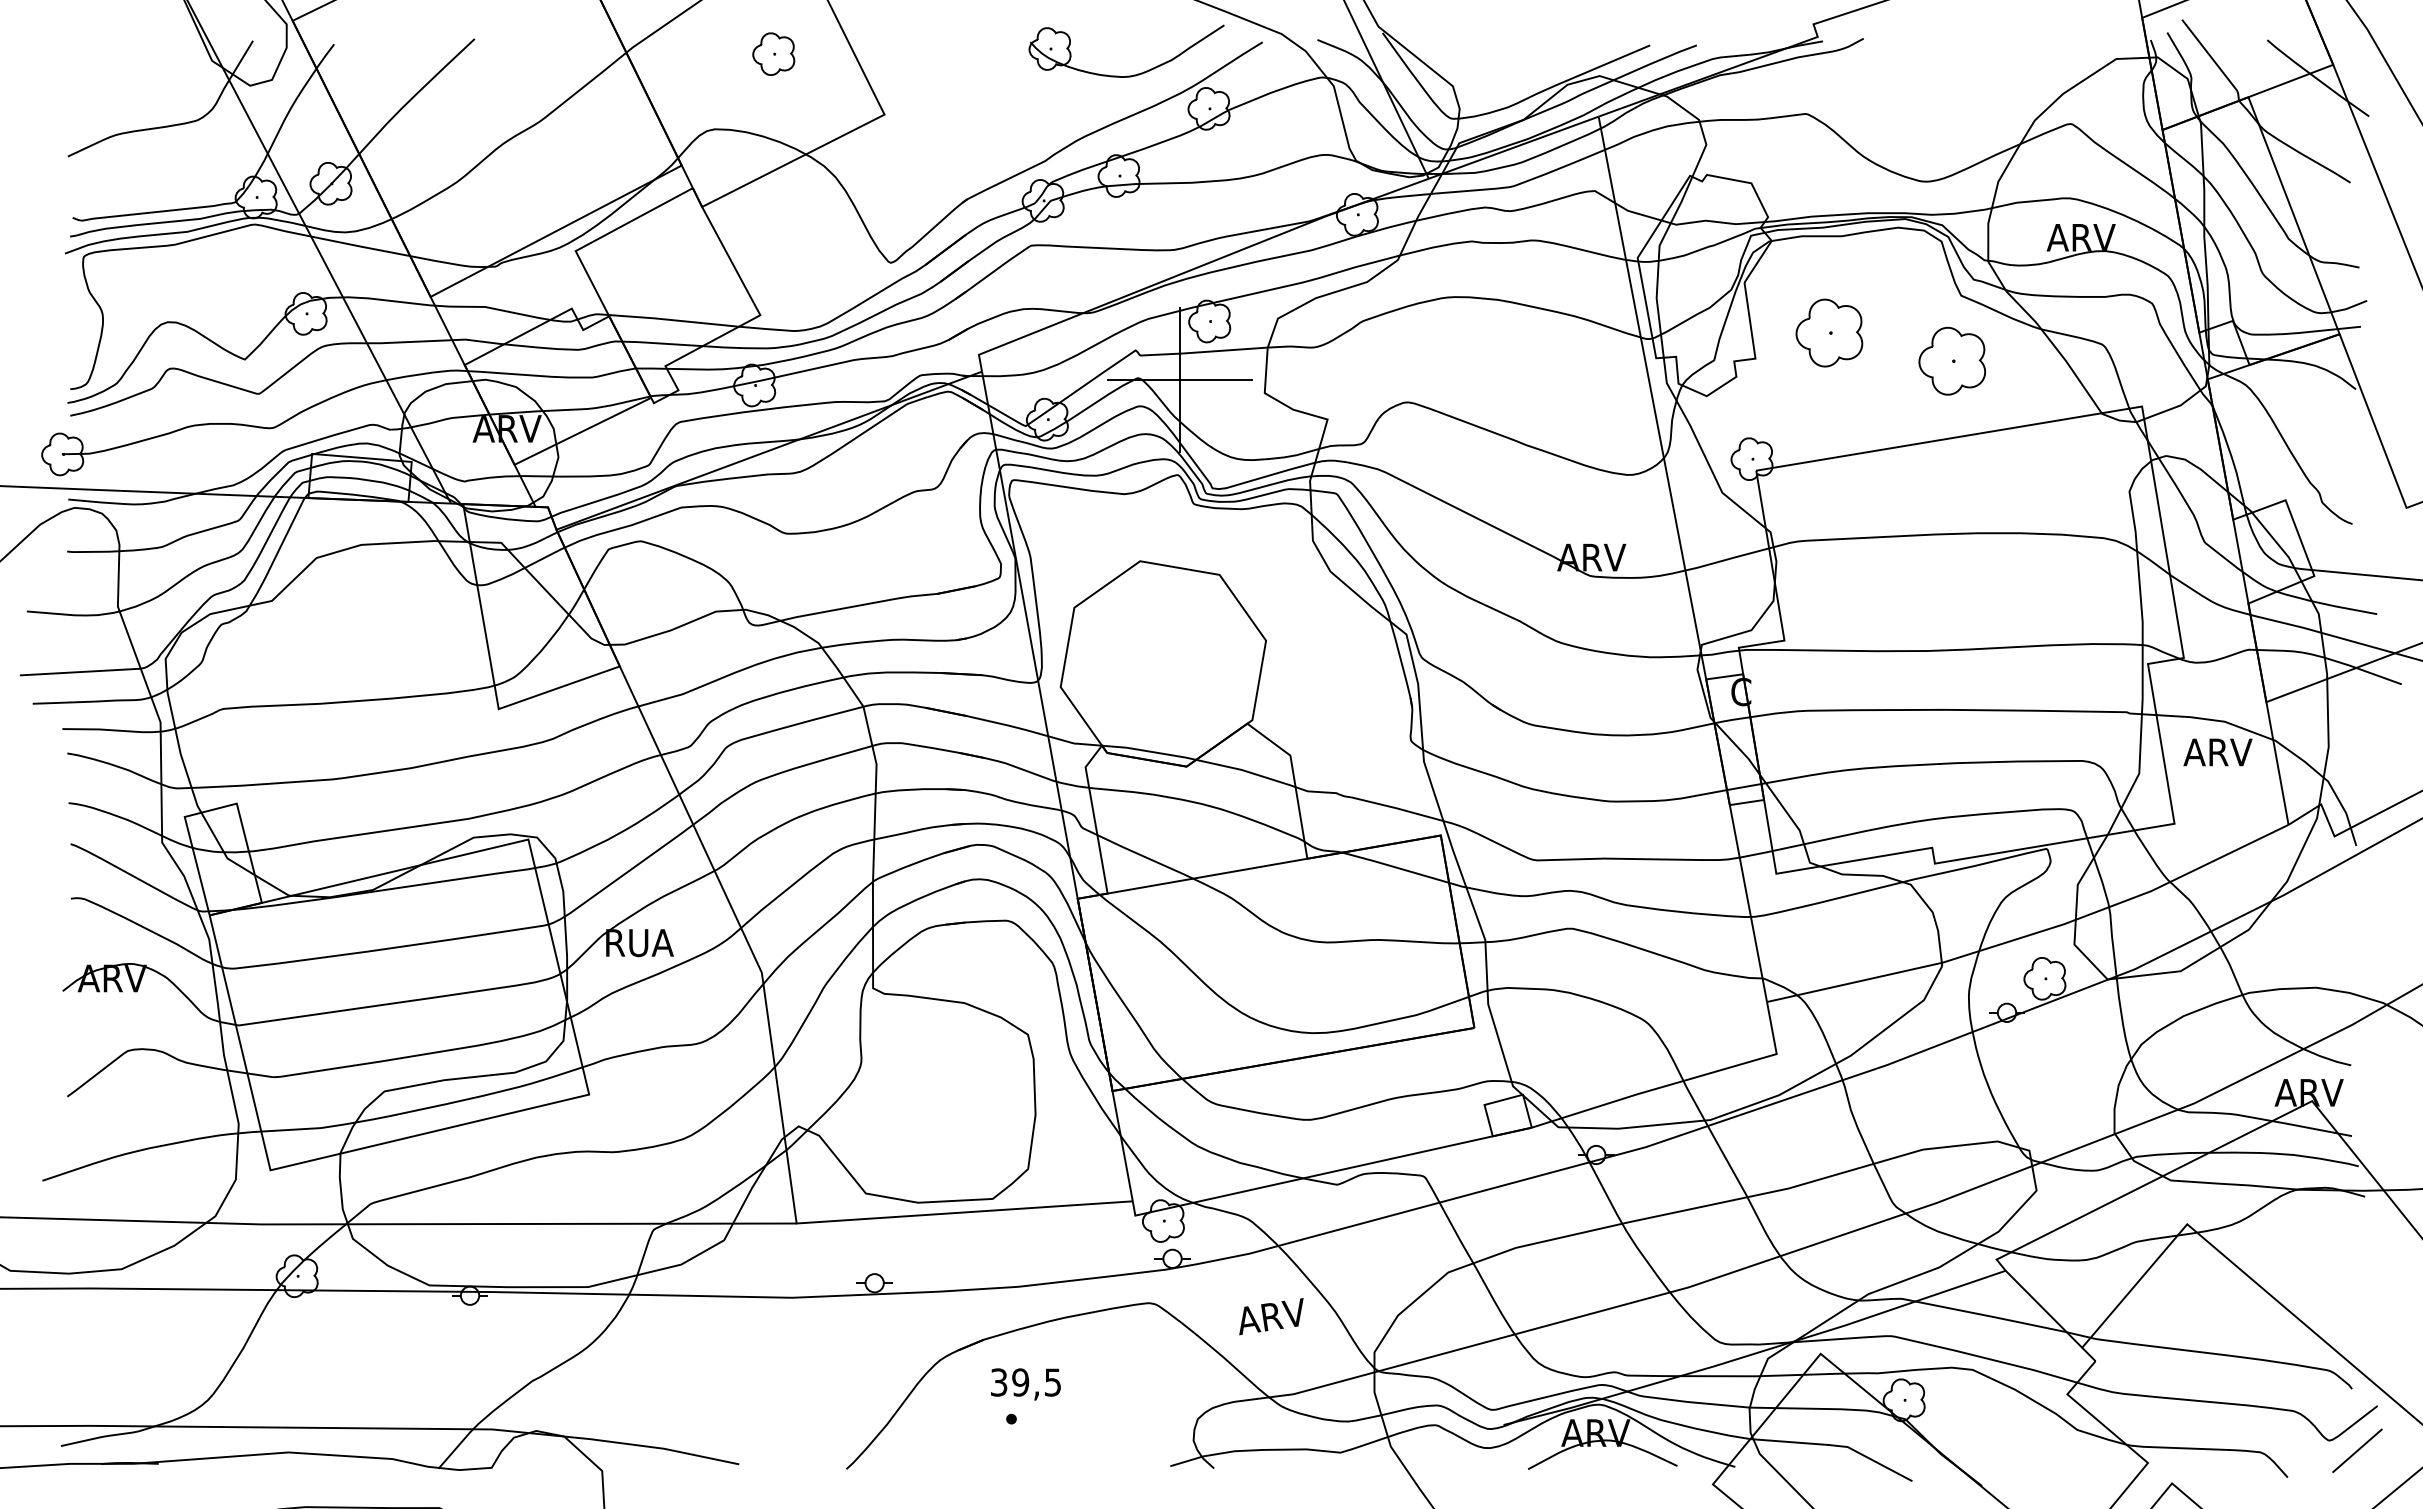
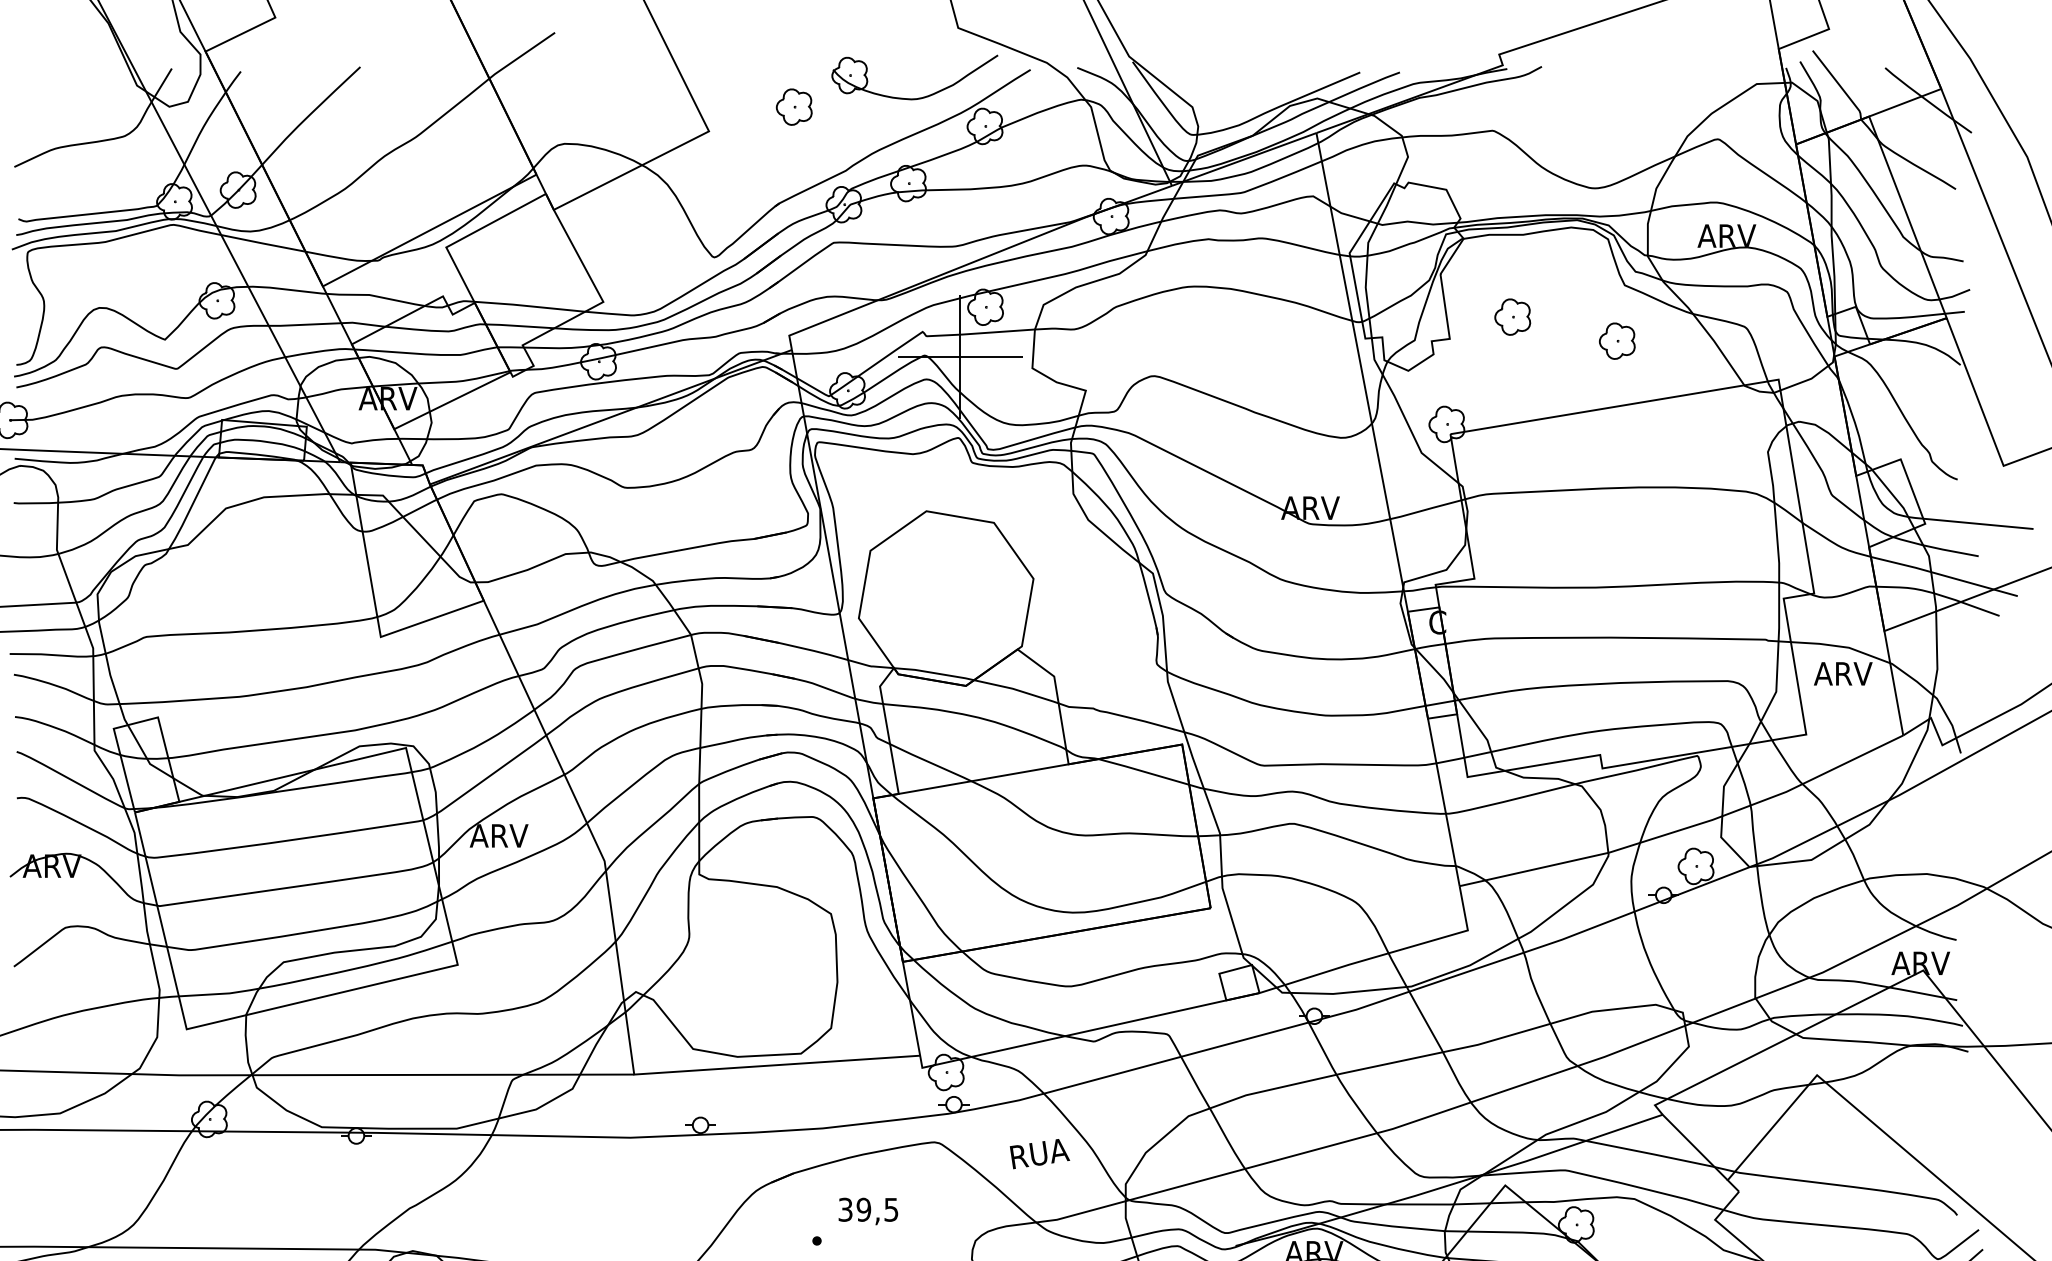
part: (773, 53) -> (794, 106), moved
part: (1829, 332) -> (1512, 316), size x0.62
part: (1952, 361) -> (1617, 341), size x0.62
text: (638, 943) -> (499, 836), RUA -> ARV
text: (1273, 1316) -> (1039, 1153), ARV -> RUA
text: (1025, 1384) -> (868, 1211), moved

